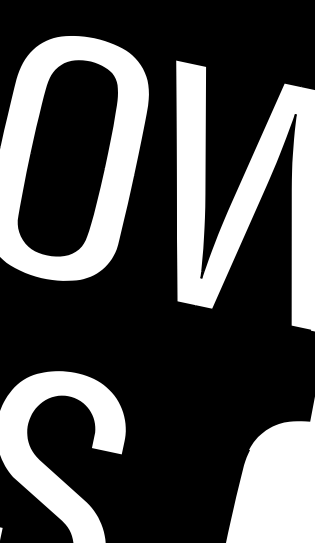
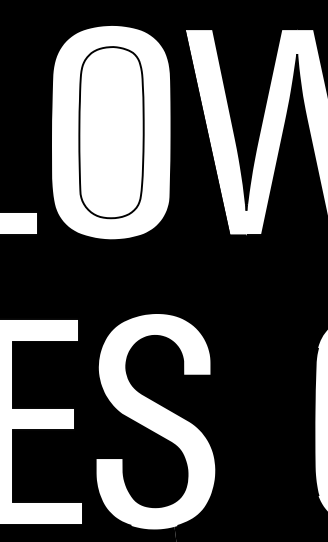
fill: (68, 158) -> (111, 132), removed

